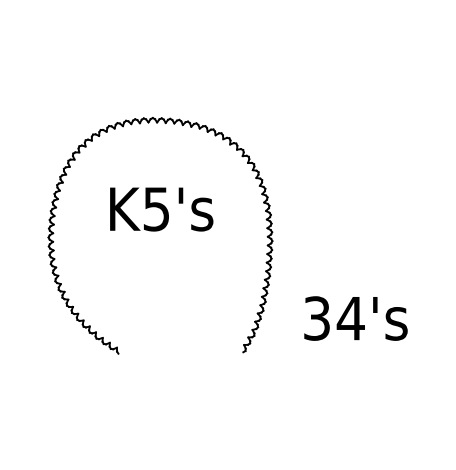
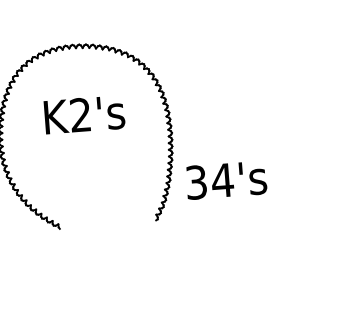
text: (155, 208) -> (79, 114), K5's -> K2's
text: (355, 318) -> (226, 180), moved

